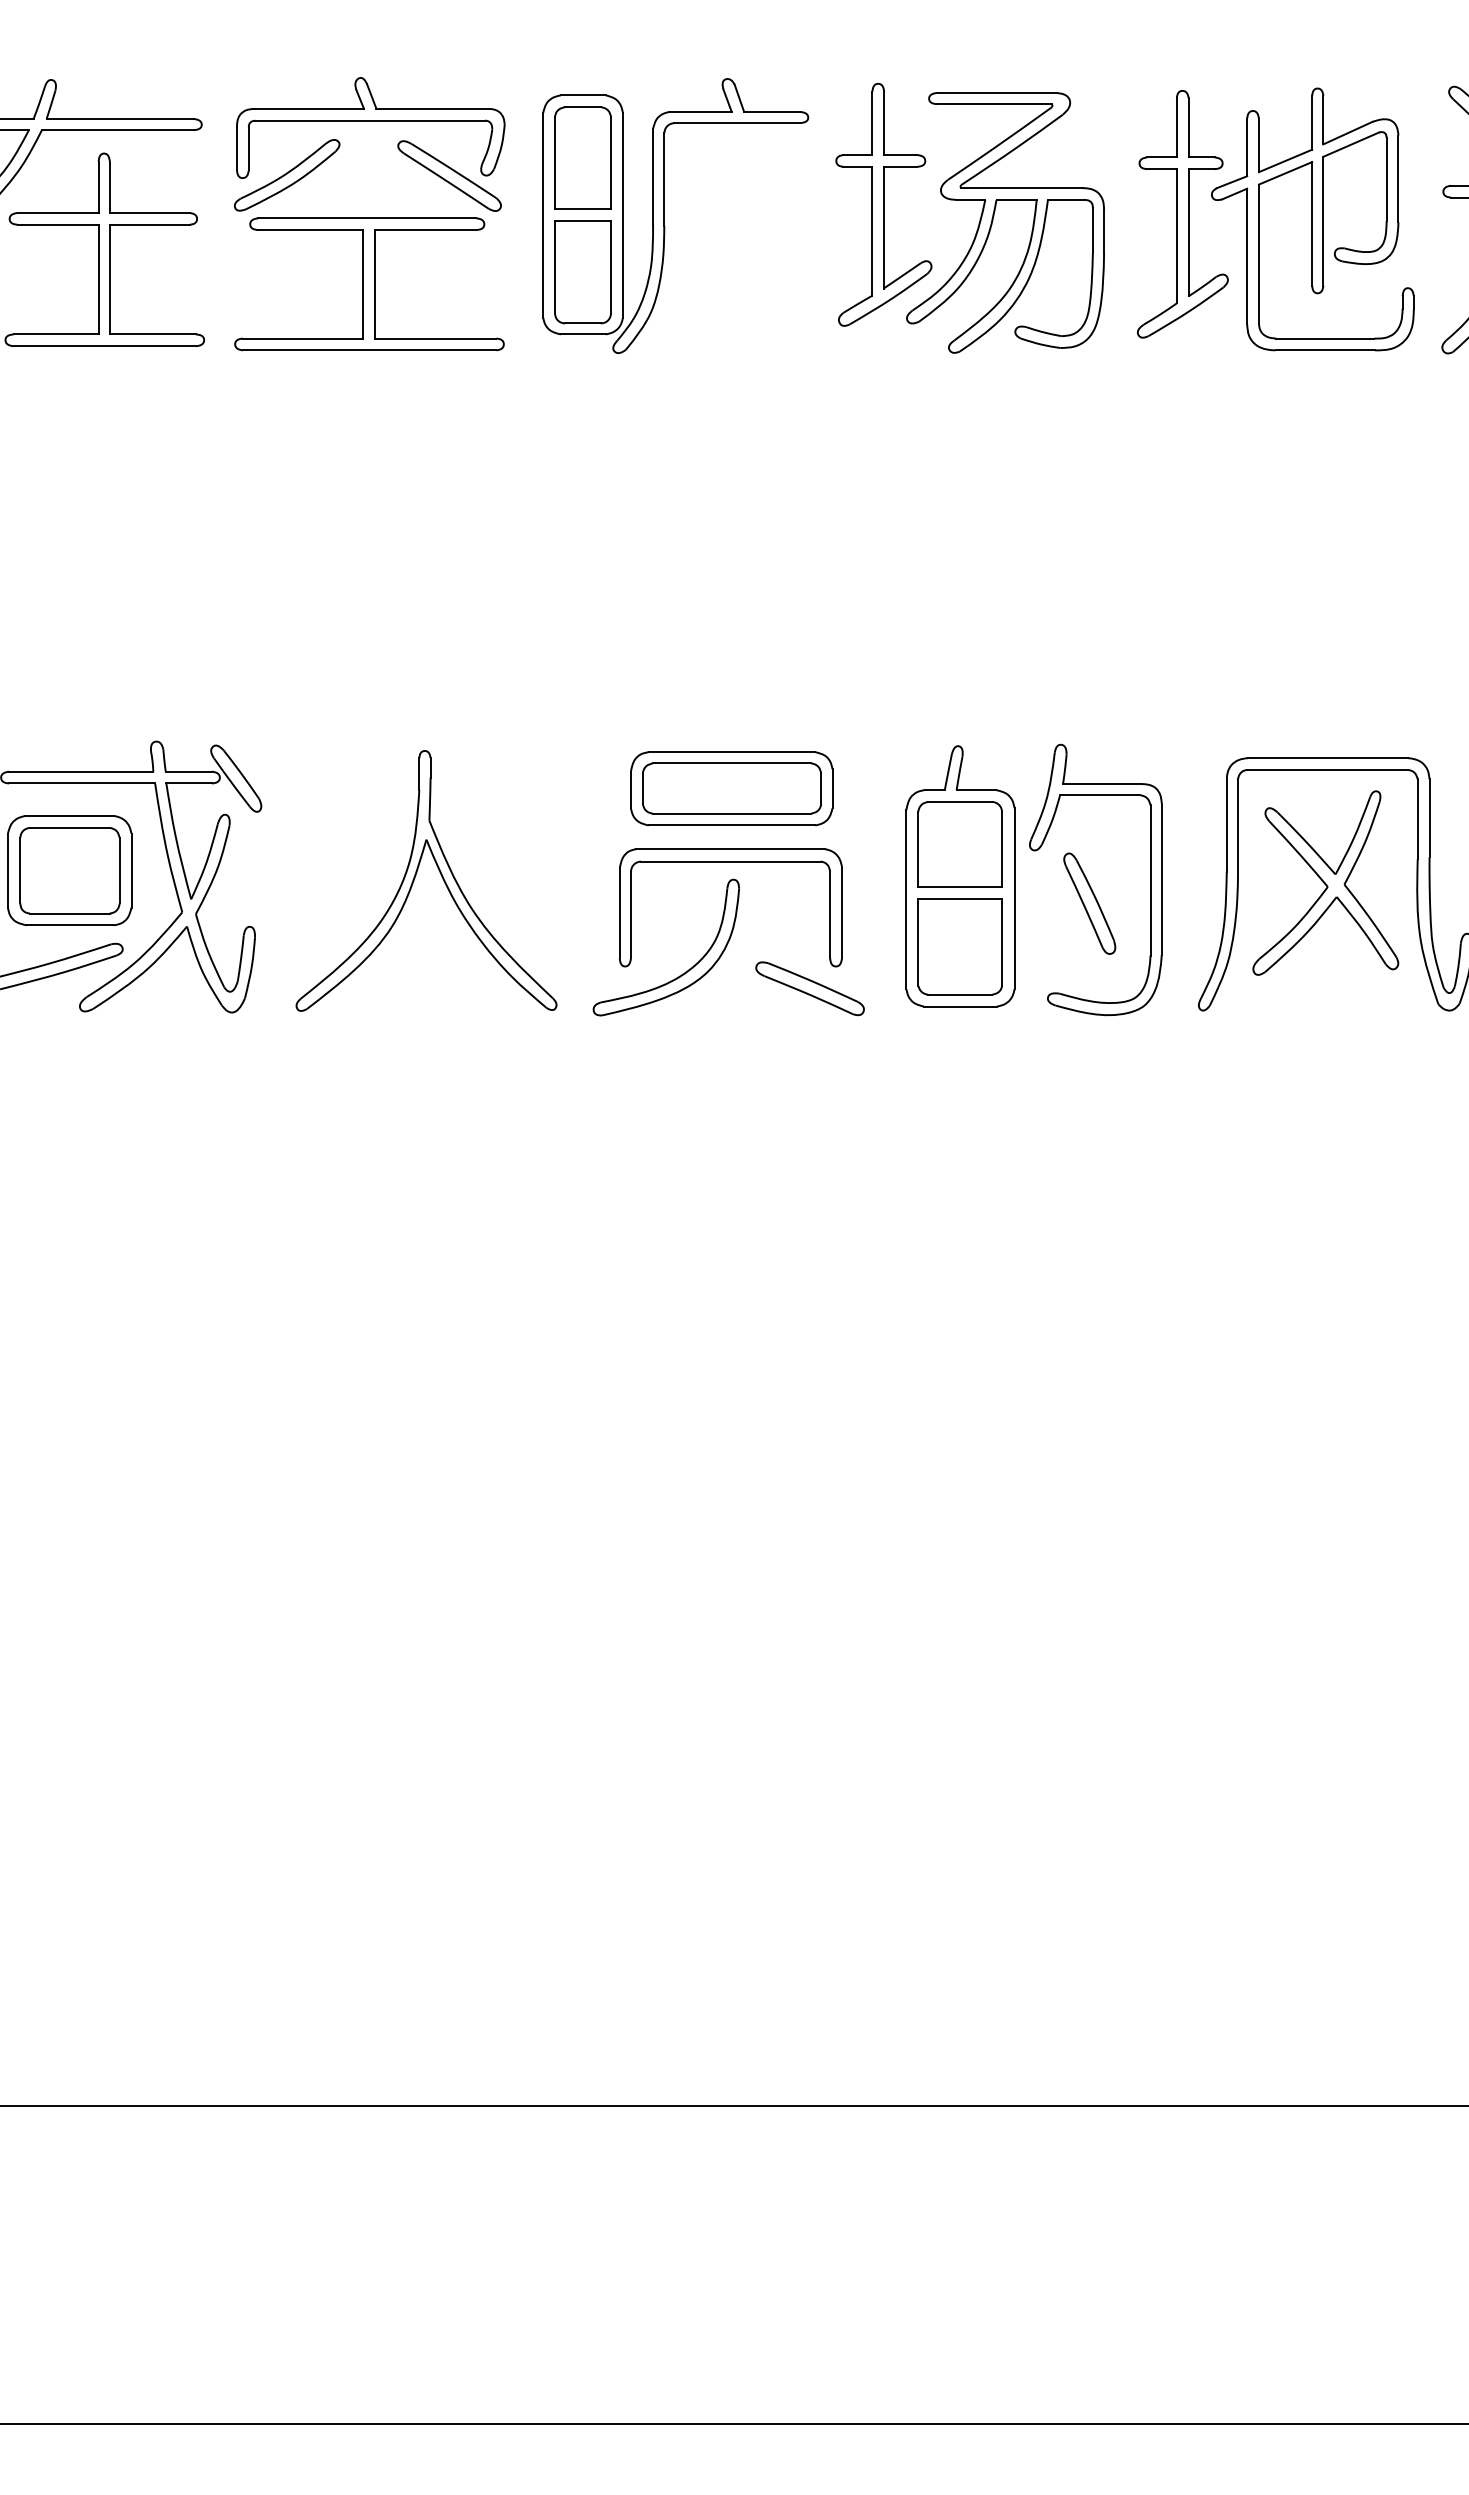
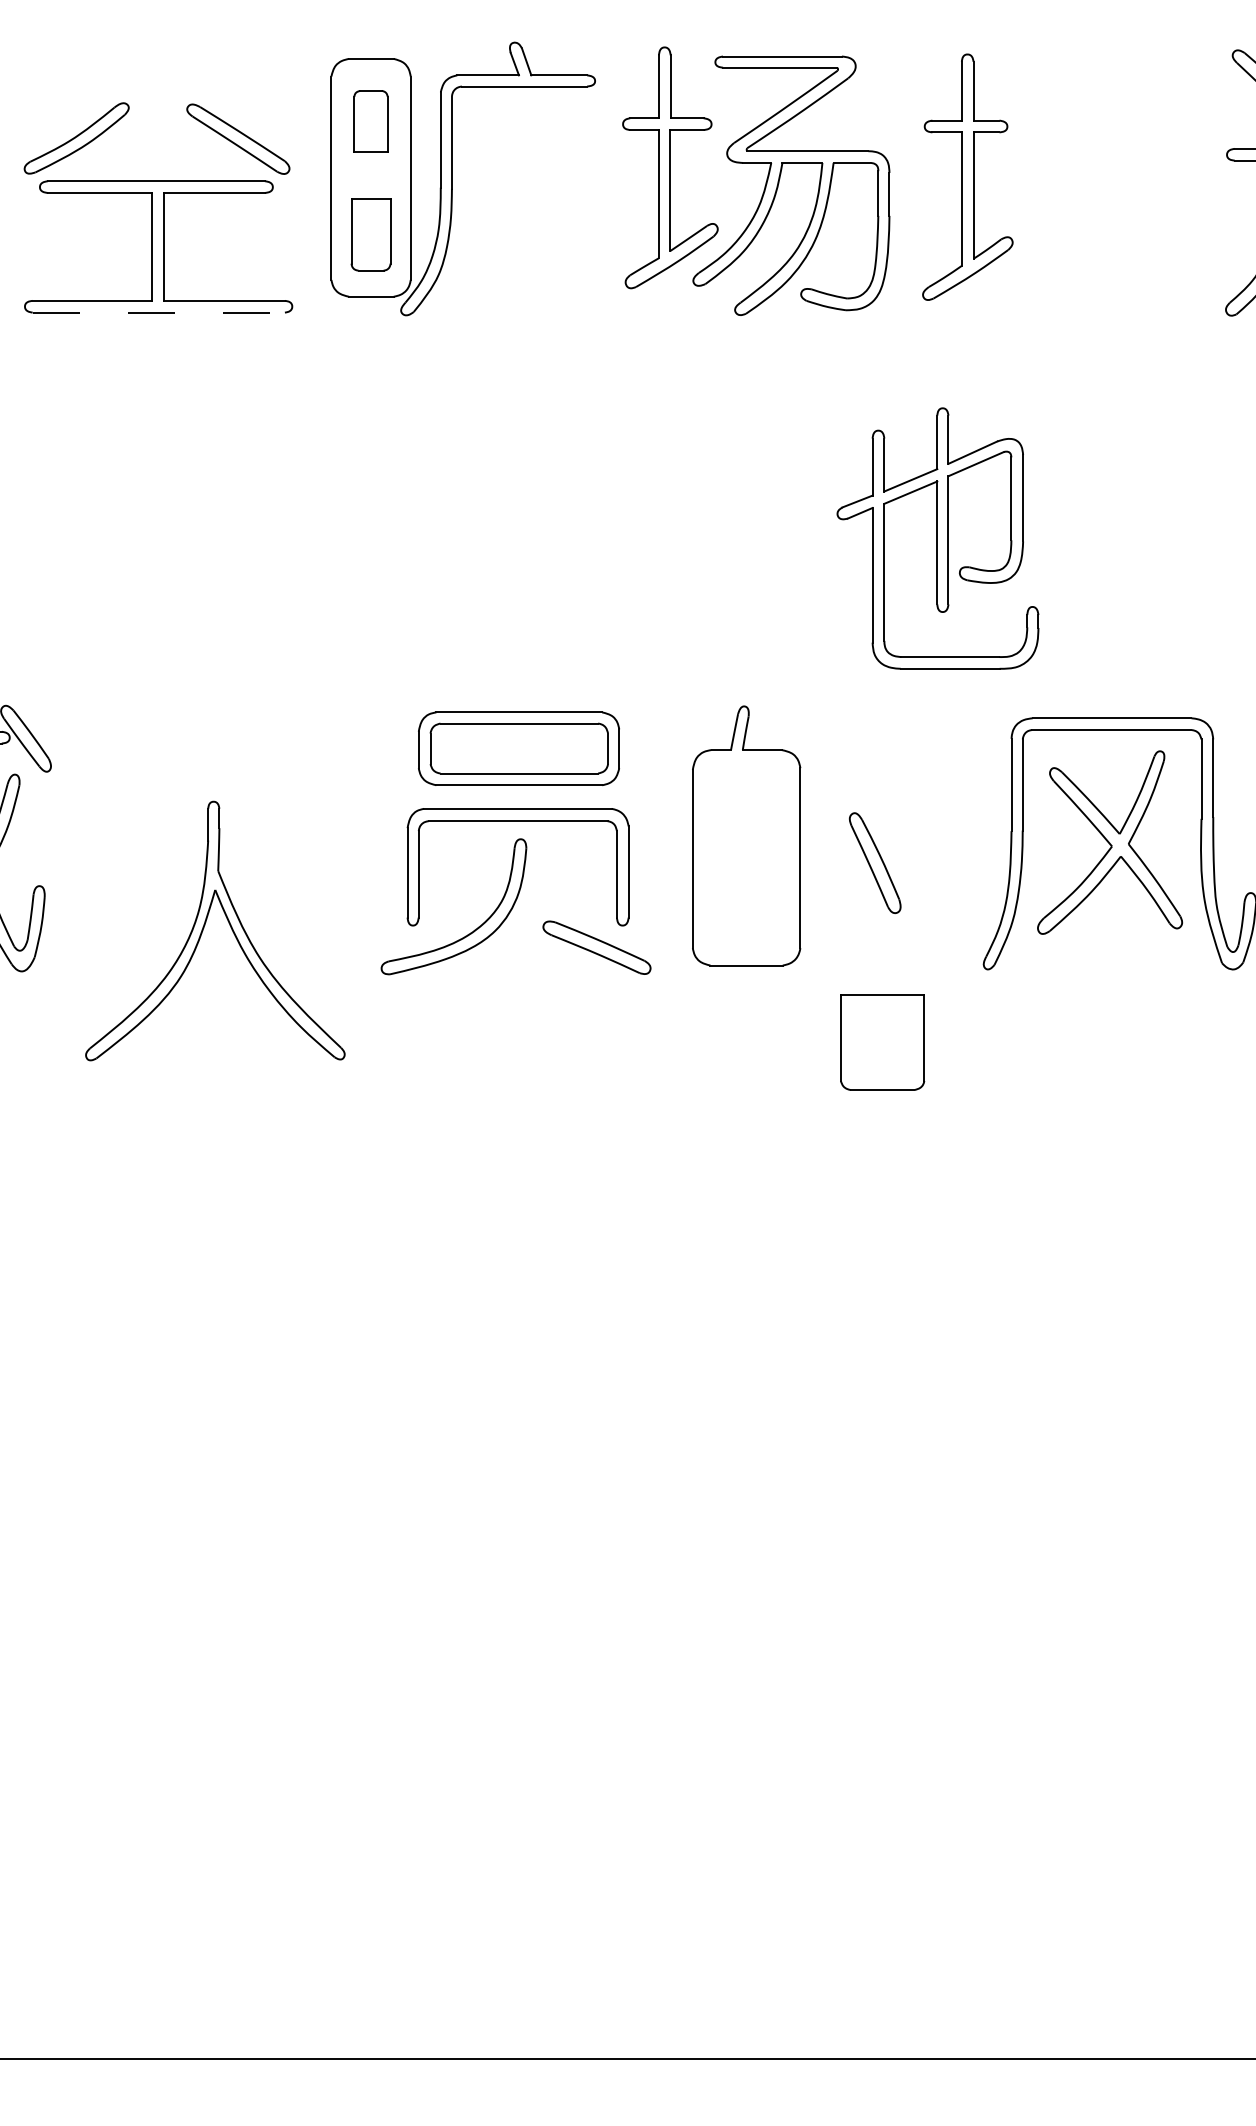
part: (370, 127) -> (159, 90), removed
part: (582, 157) -> (370, 120), size x0.6
part: (1312, 219) -> (937, 538), moved
part: (582, 272) -> (370, 235), size x0.7
line: (369, 350) -> (158, 312), solid -> dashed
part: (959, 844) -> (745, 804), removed
part: (416, 875) -> (205, 925), moved
part: (1150, 879) -> (935, 839), removed
part: (959, 946) -> (881, 1042), moved

